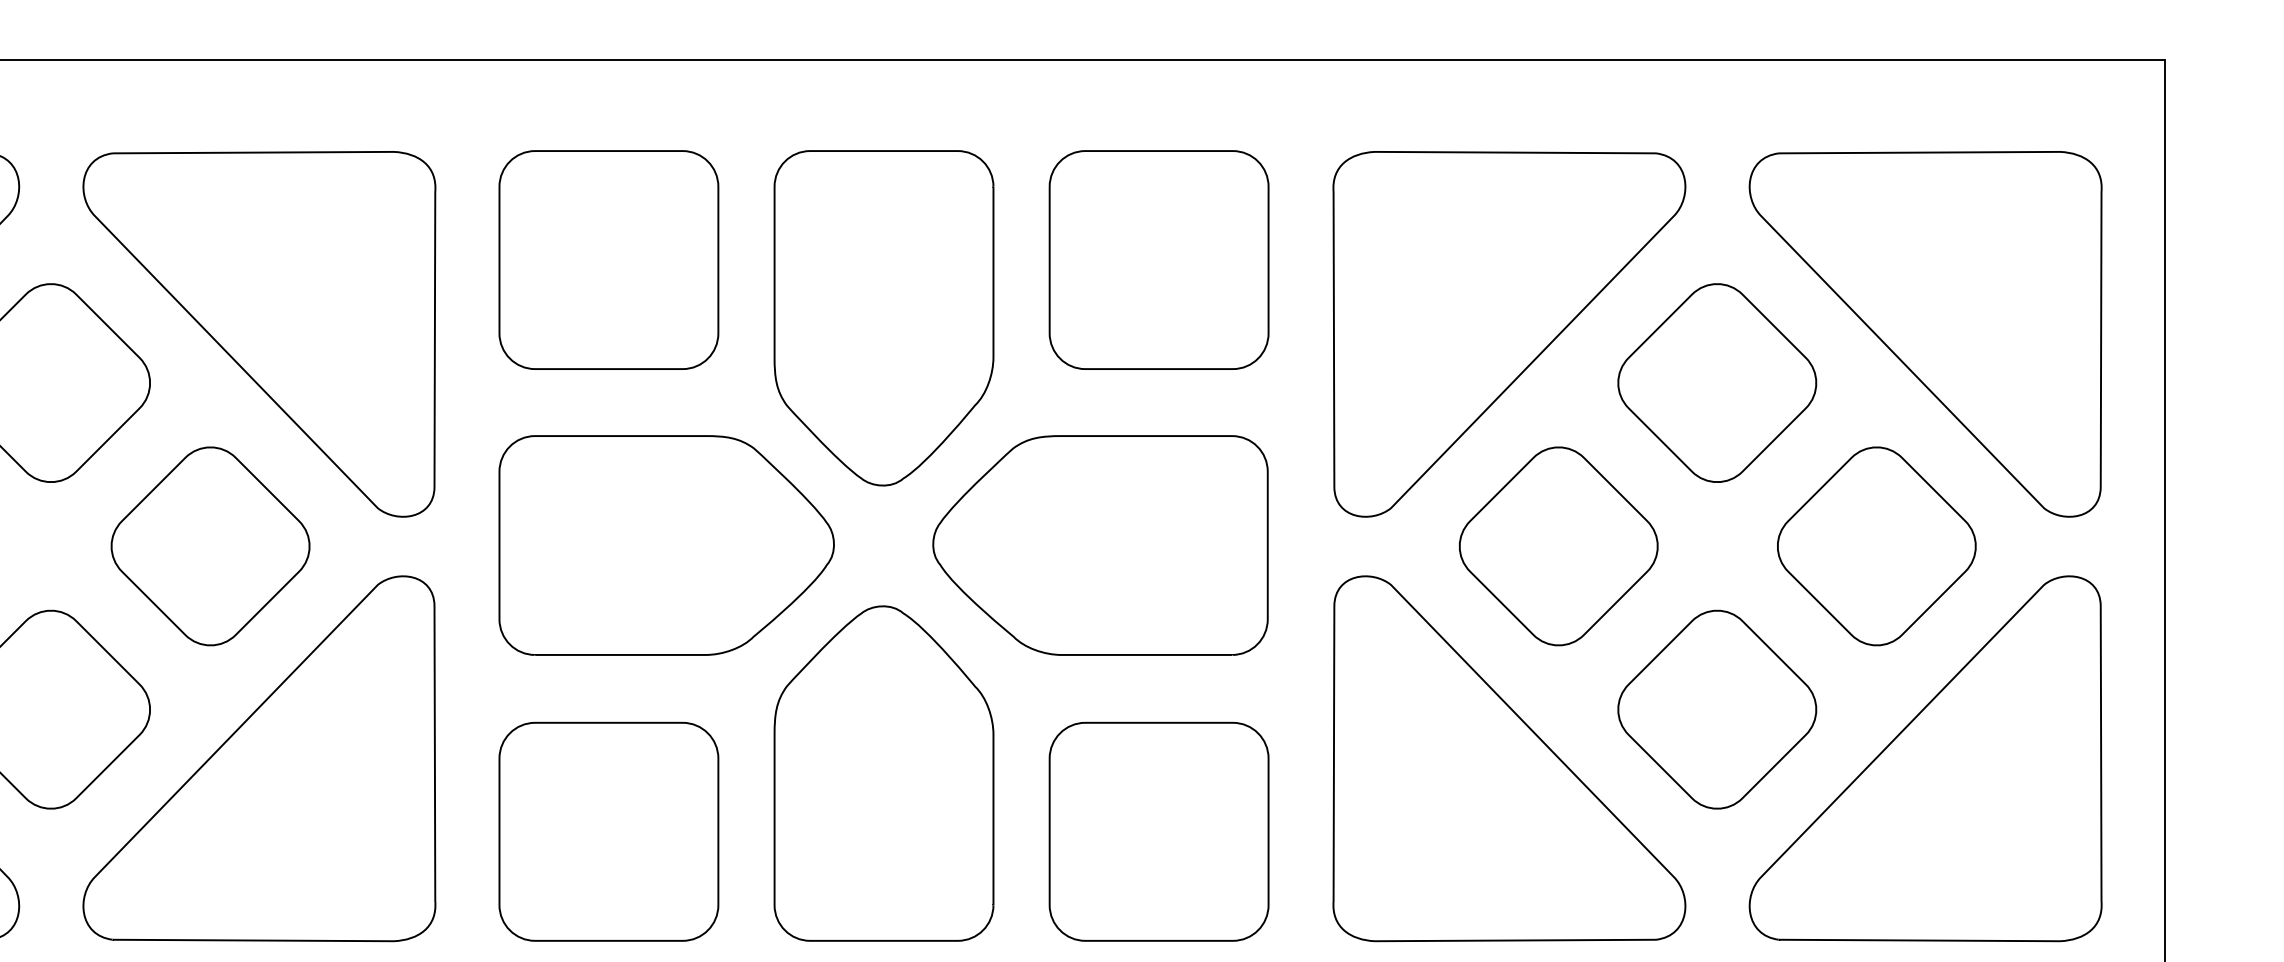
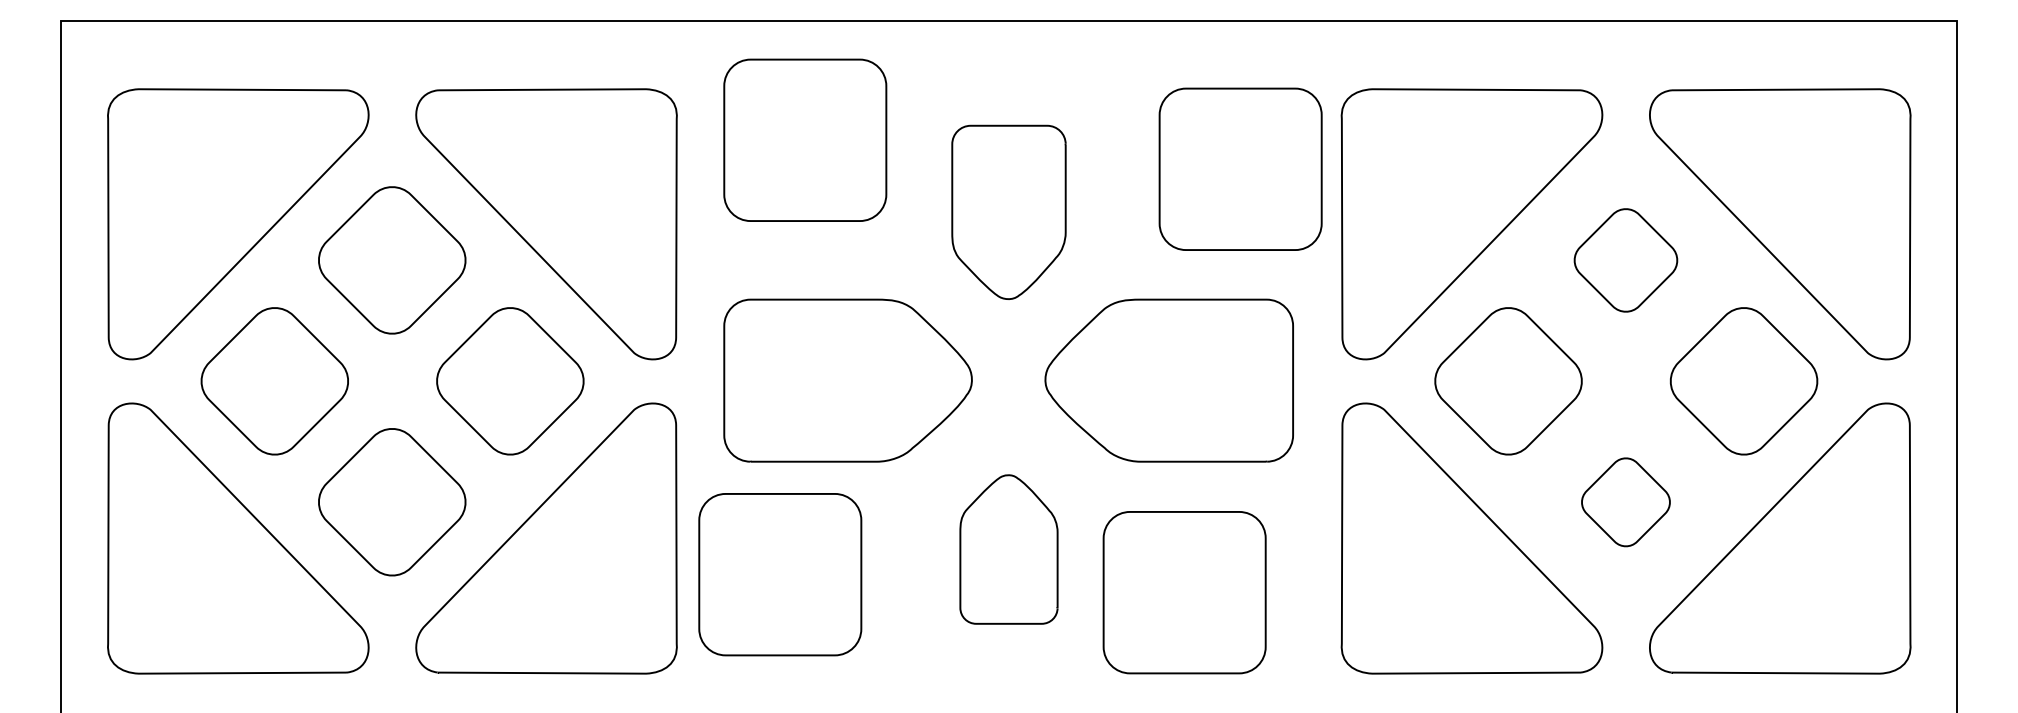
curve: (609, 152) -> (805, 60), moved
curve: (1158, 152) -> (1240, 89), moved
part: (883, 318) -> (1008, 212), size x0.7
part: (1716, 383) -> (1625, 260), size x0.7
part: (1716, 710) -> (1625, 502), size x0.6
curve: (609, 723) -> (780, 494), moved
part: (883, 773) -> (1008, 549), size x0.6
part: (1158, 831) -> (1184, 592), moved

